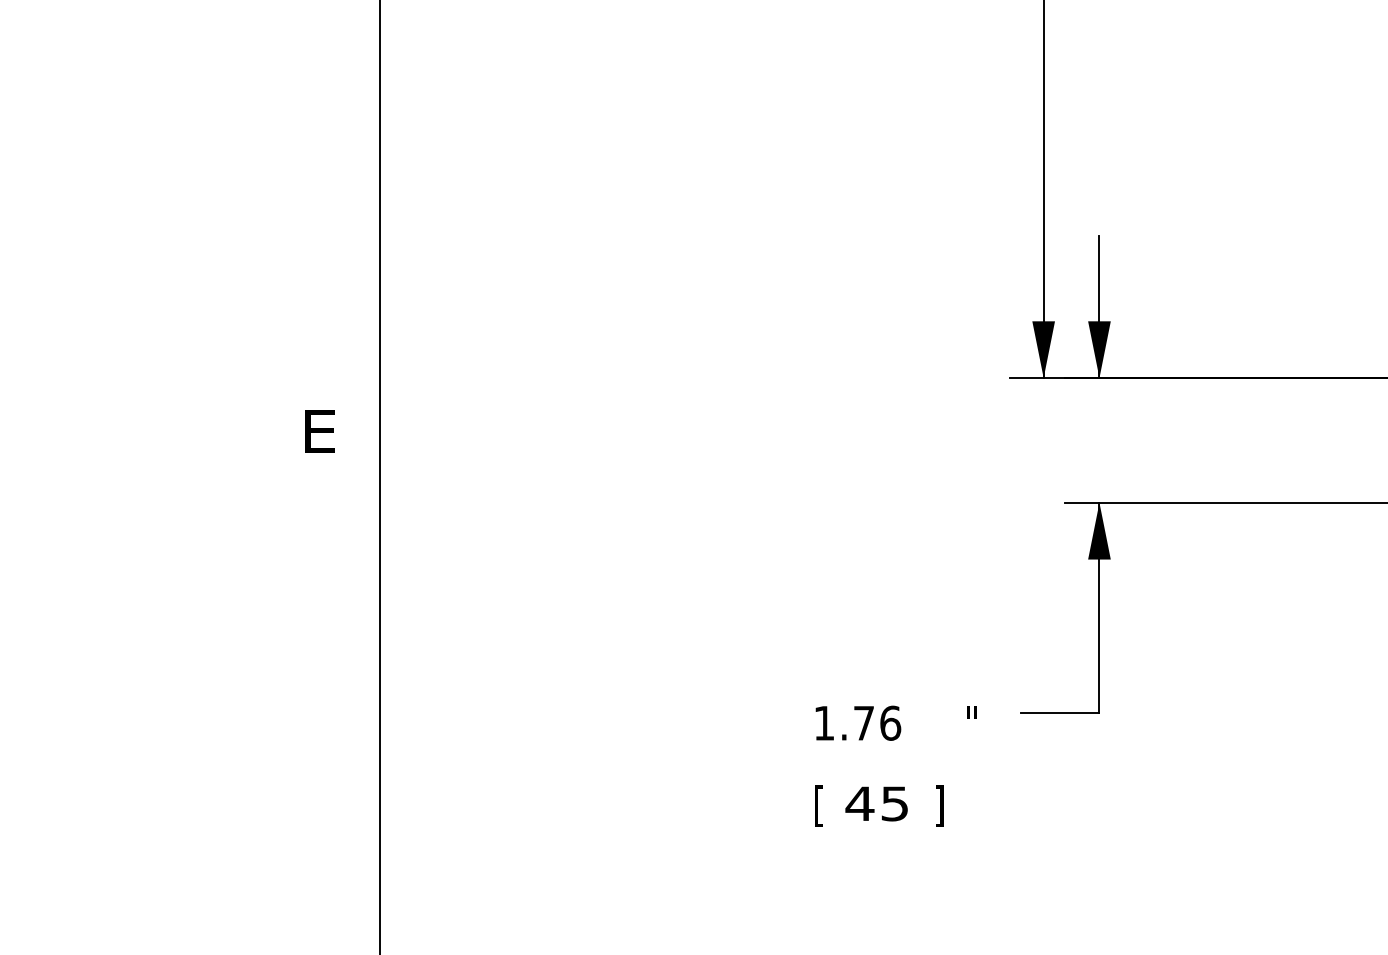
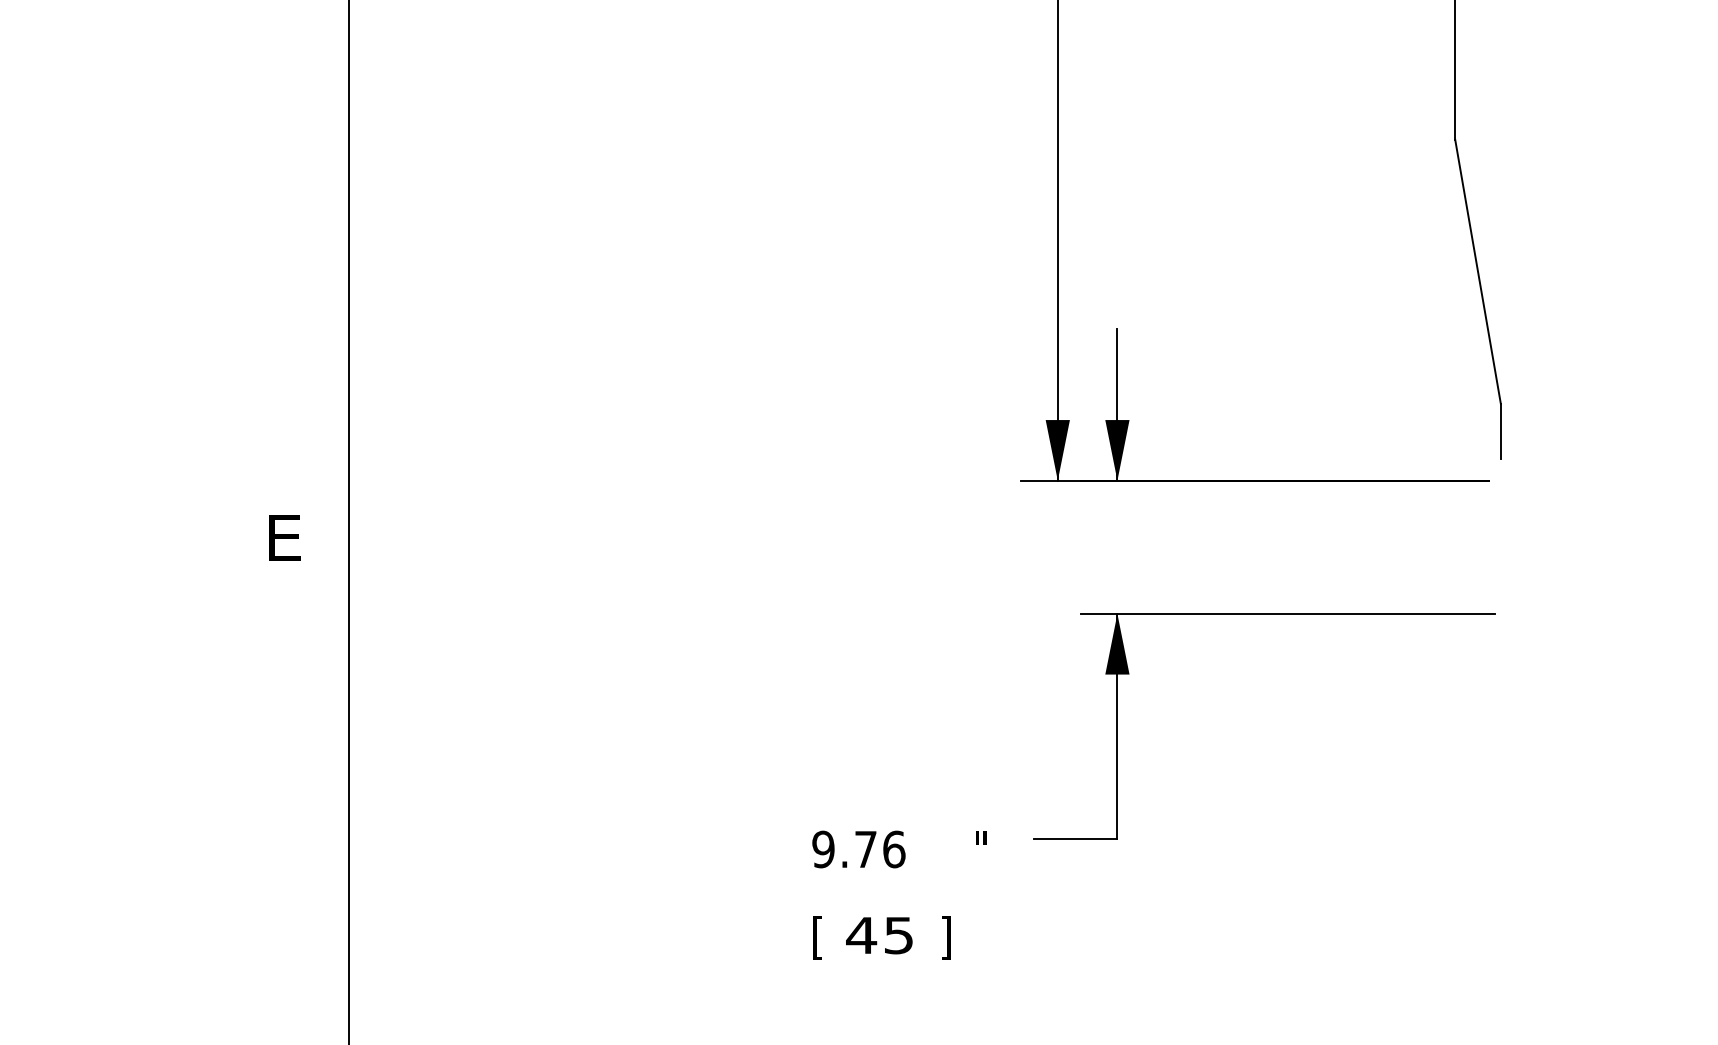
text: (824, 723) -> (823, 849), 1.76 -> 9.76

